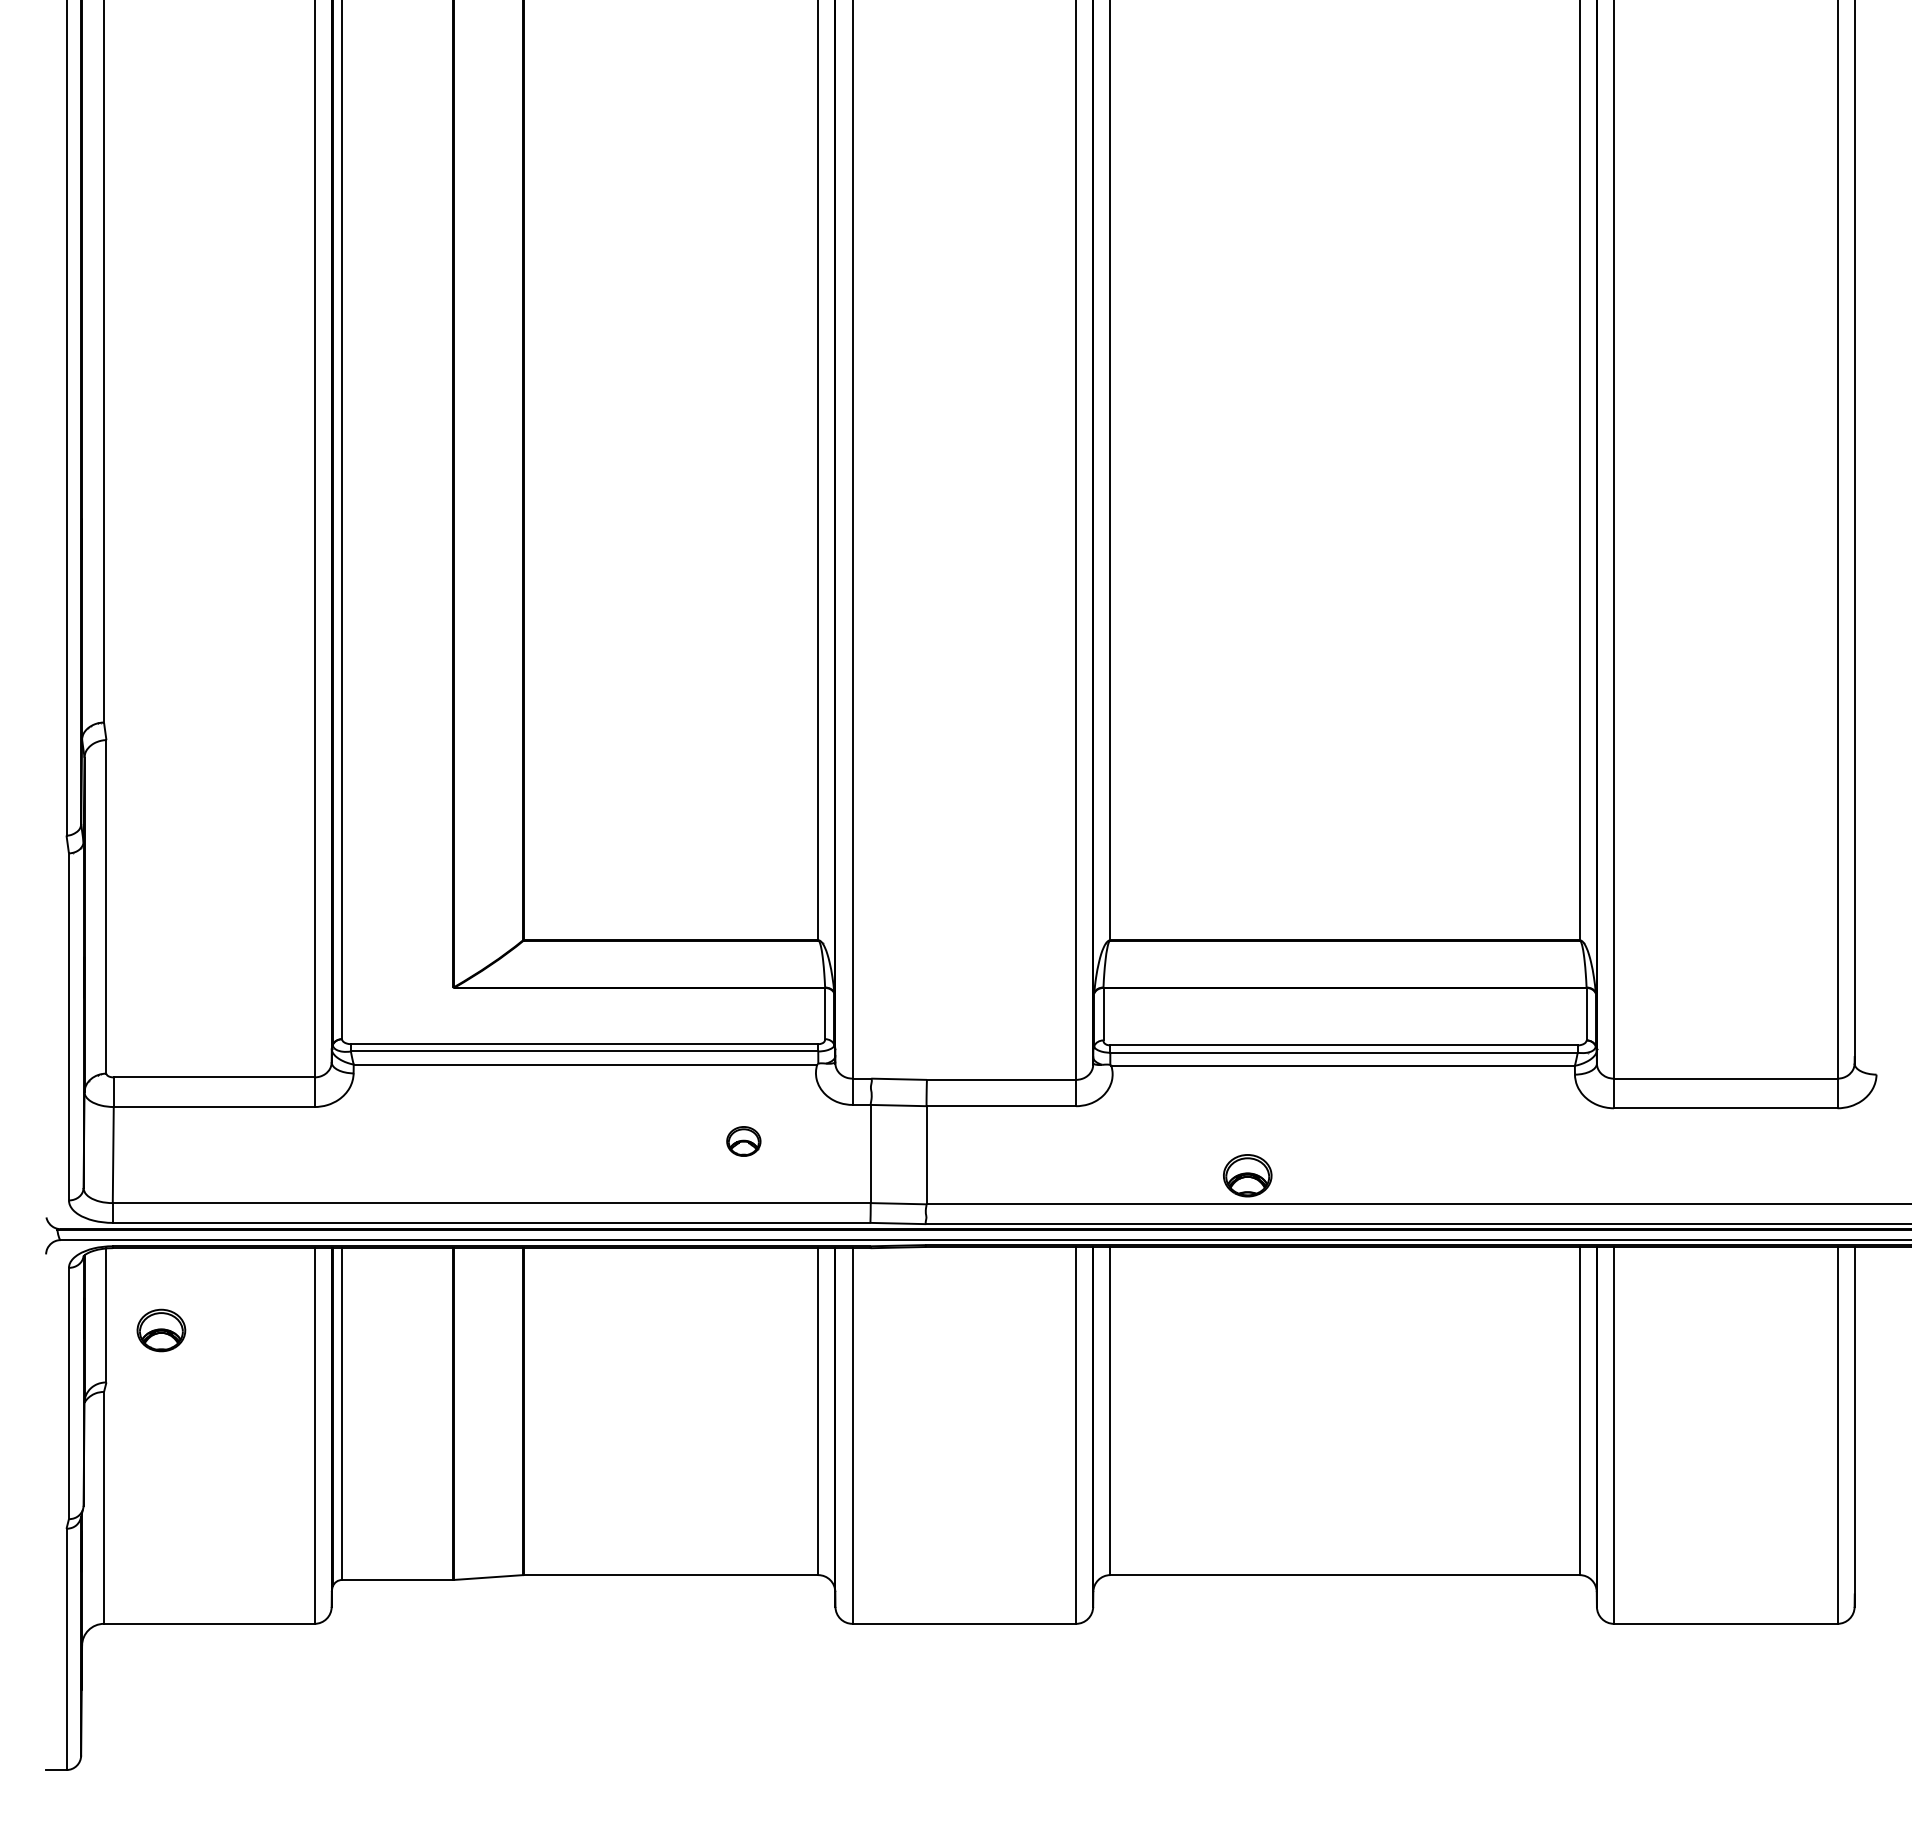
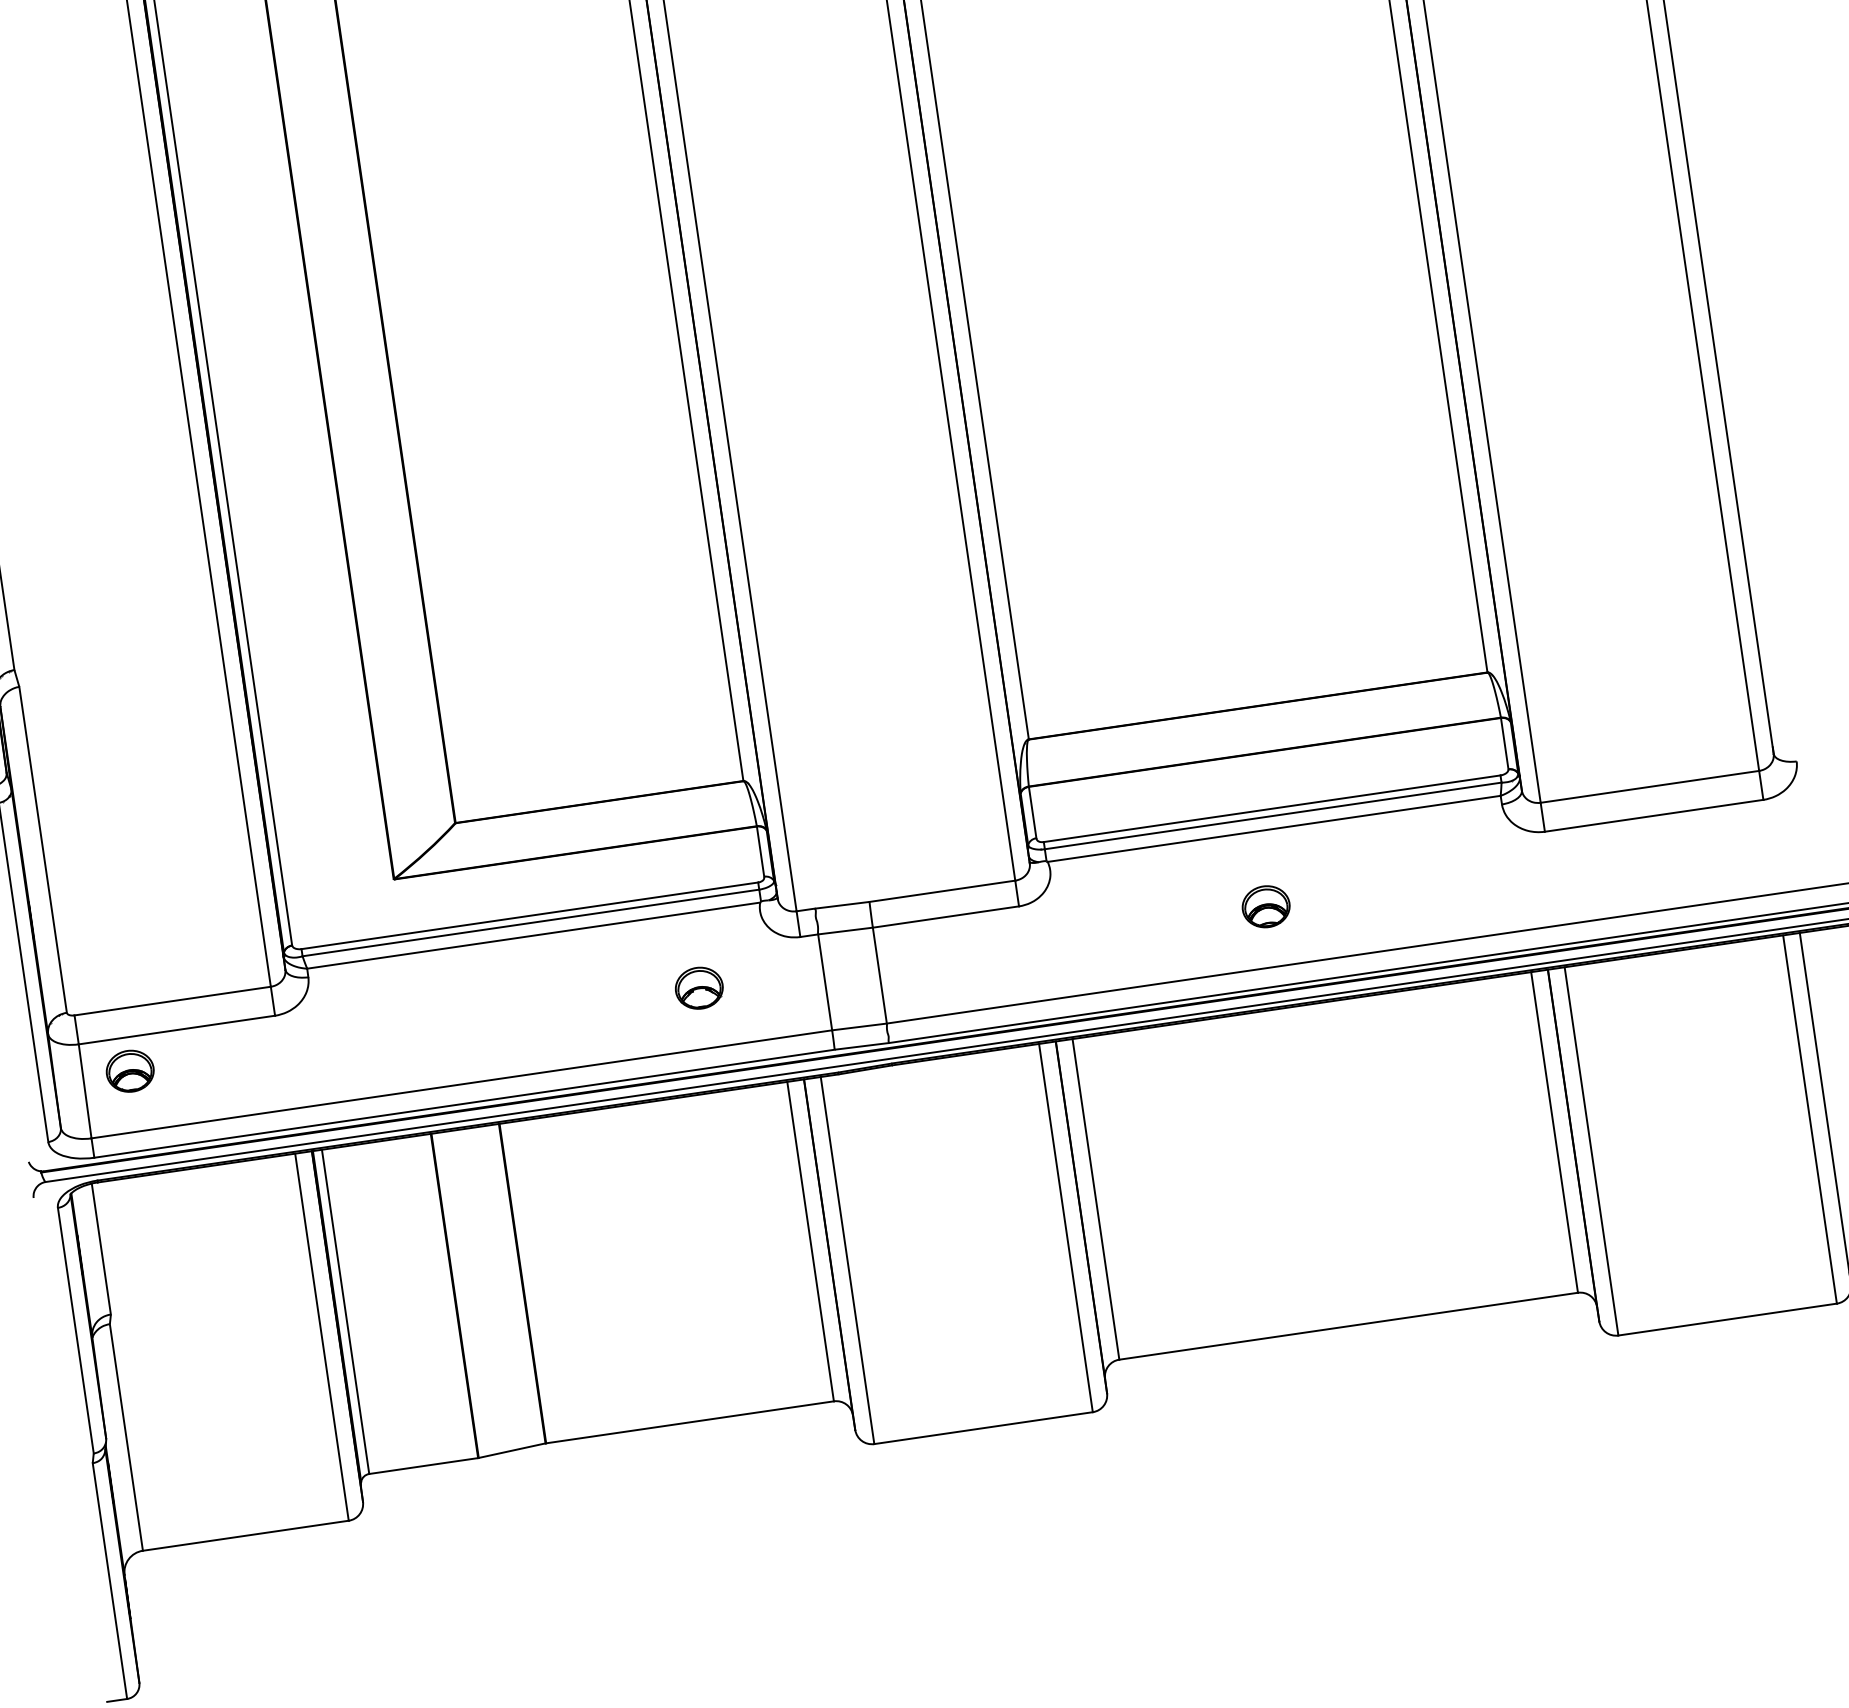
part: (743, 1141) -> (699, 988), size x1.43
part: (1247, 1175) -> (1265, 906), moved
part: (161, 1330) -> (130, 1071), moved

